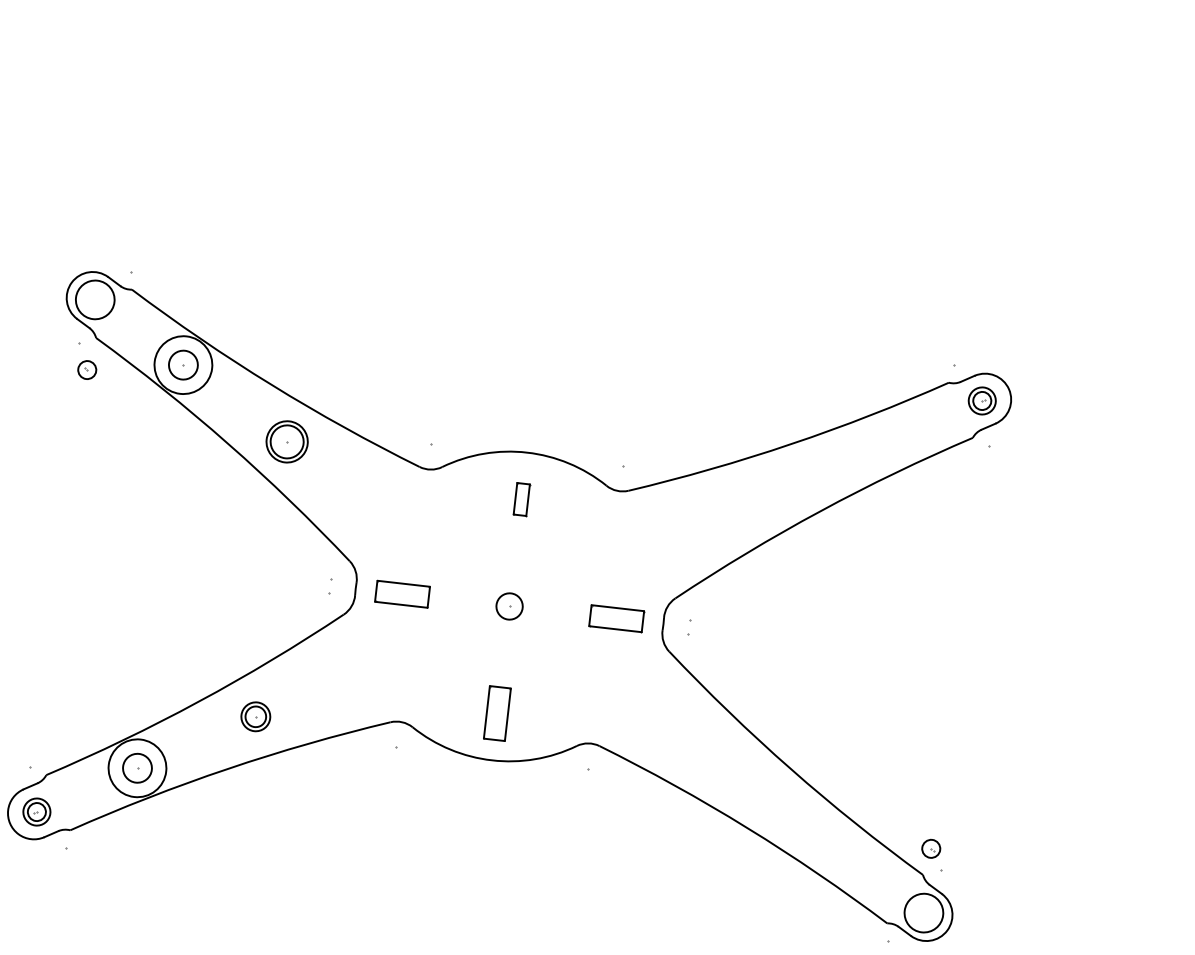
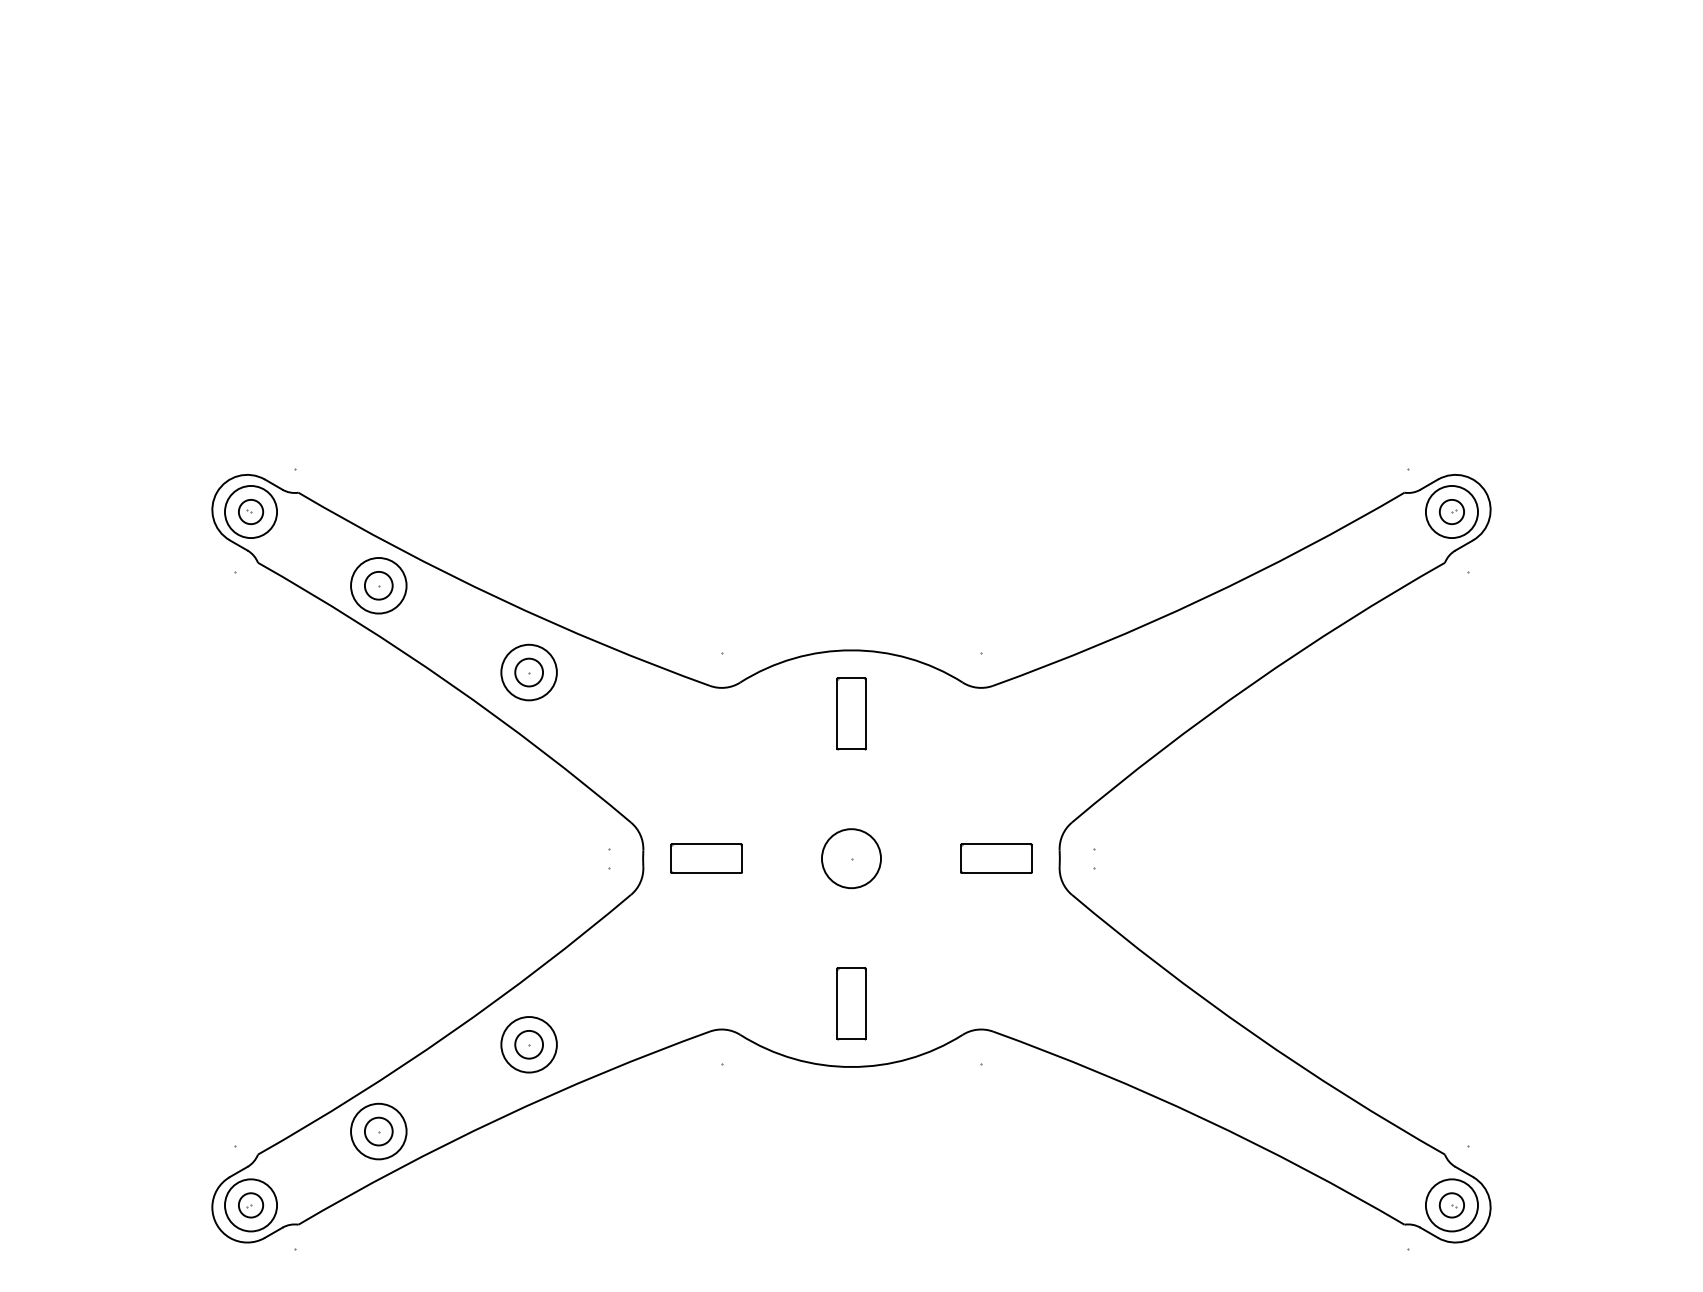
circle: (183, 364) -> (378, 585), size x0.71
circle: (183, 364) -> (378, 585), size x0.71
part: (87, 370) -> (251, 512), moved
circle: (981, 400) -> (1451, 511), size x1.43
circle: (287, 441) -> (529, 672), size x0.62
part: (521, 499) -> (851, 713), size x1.67
circle: (509, 606) -> (851, 858), size x1.67
circle: (255, 716) -> (528, 1044), size x1.43
circle: (137, 768) -> (378, 1131), size x0.71
circle: (137, 768) -> (378, 1131), size x0.71
circle: (37, 812) -> (251, 1205), size x1.43
part: (930, 848) -> (1451, 1205), moved

